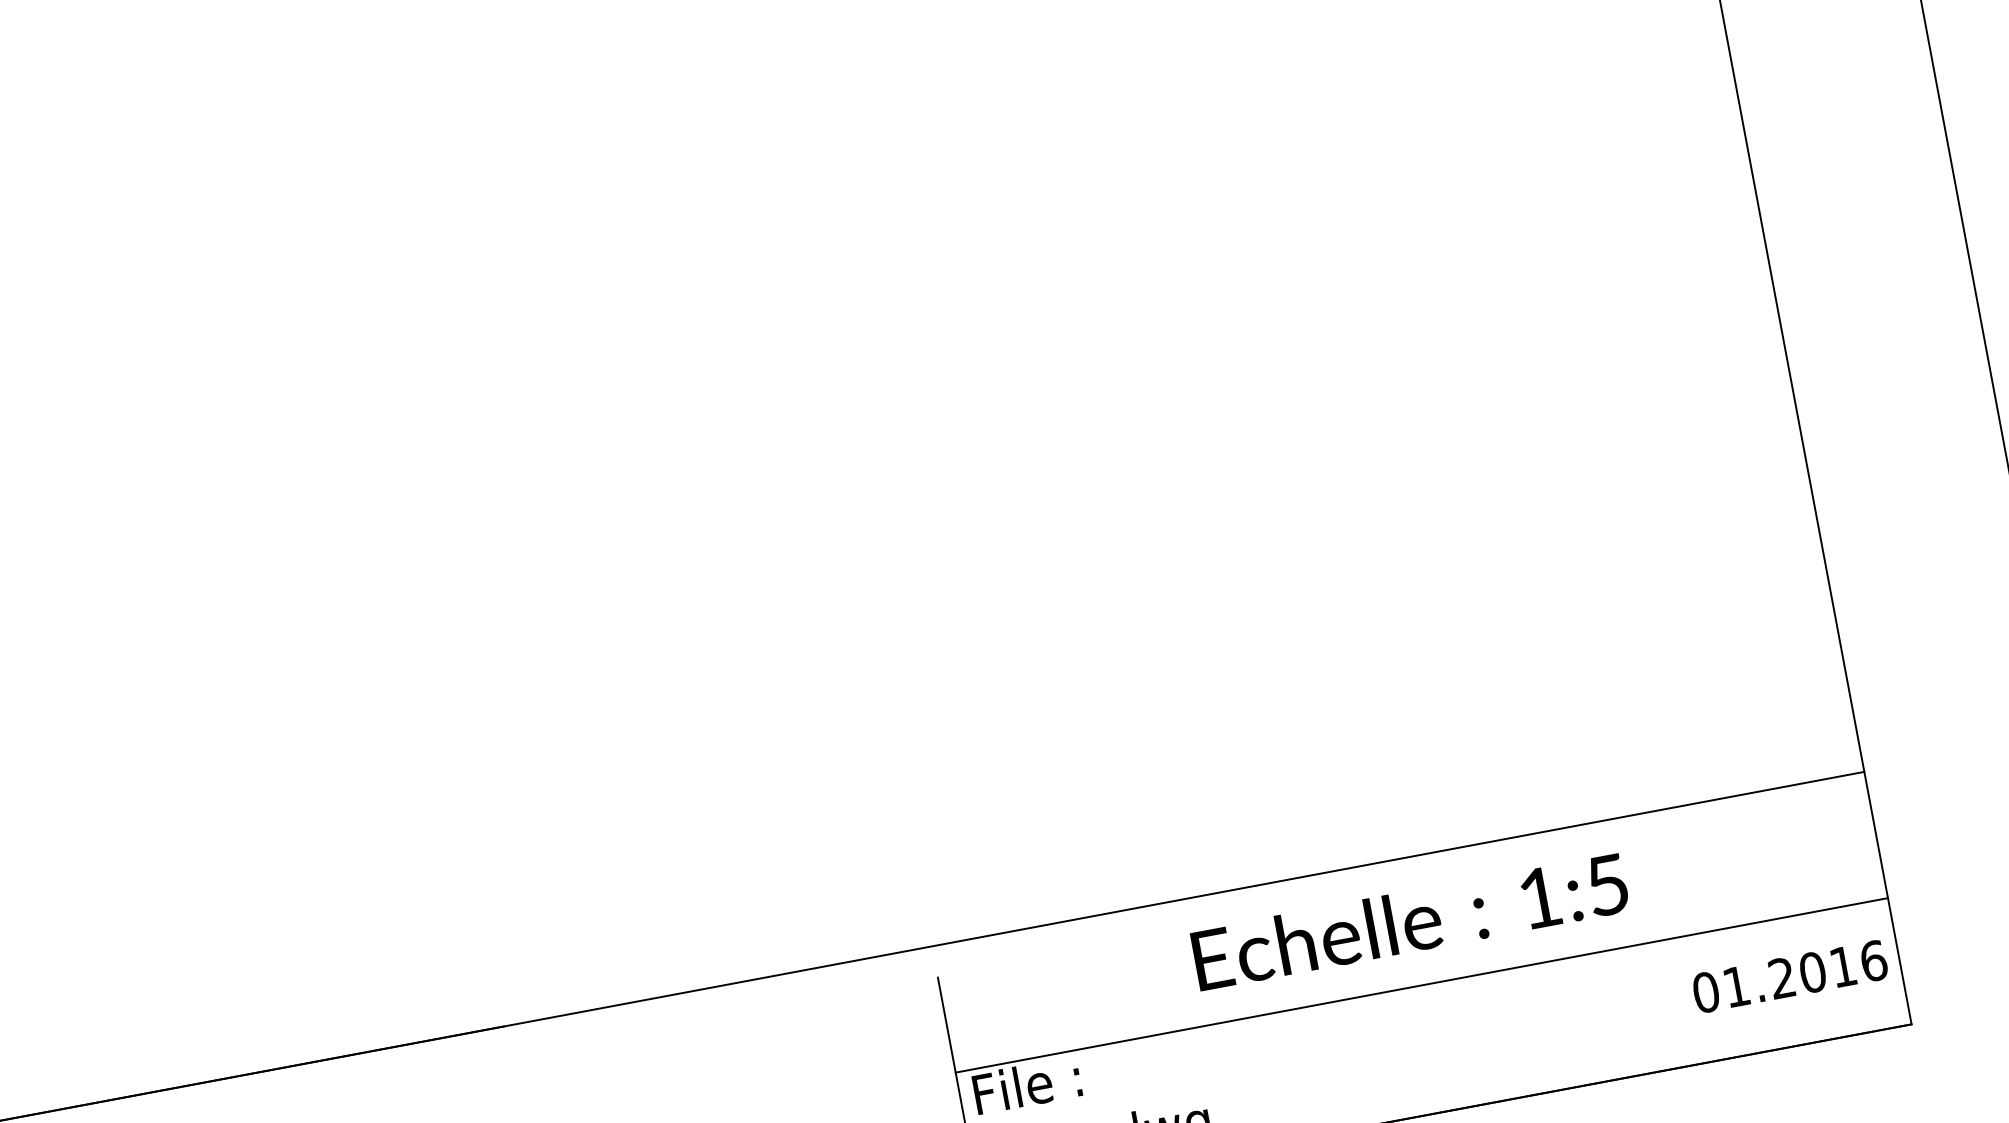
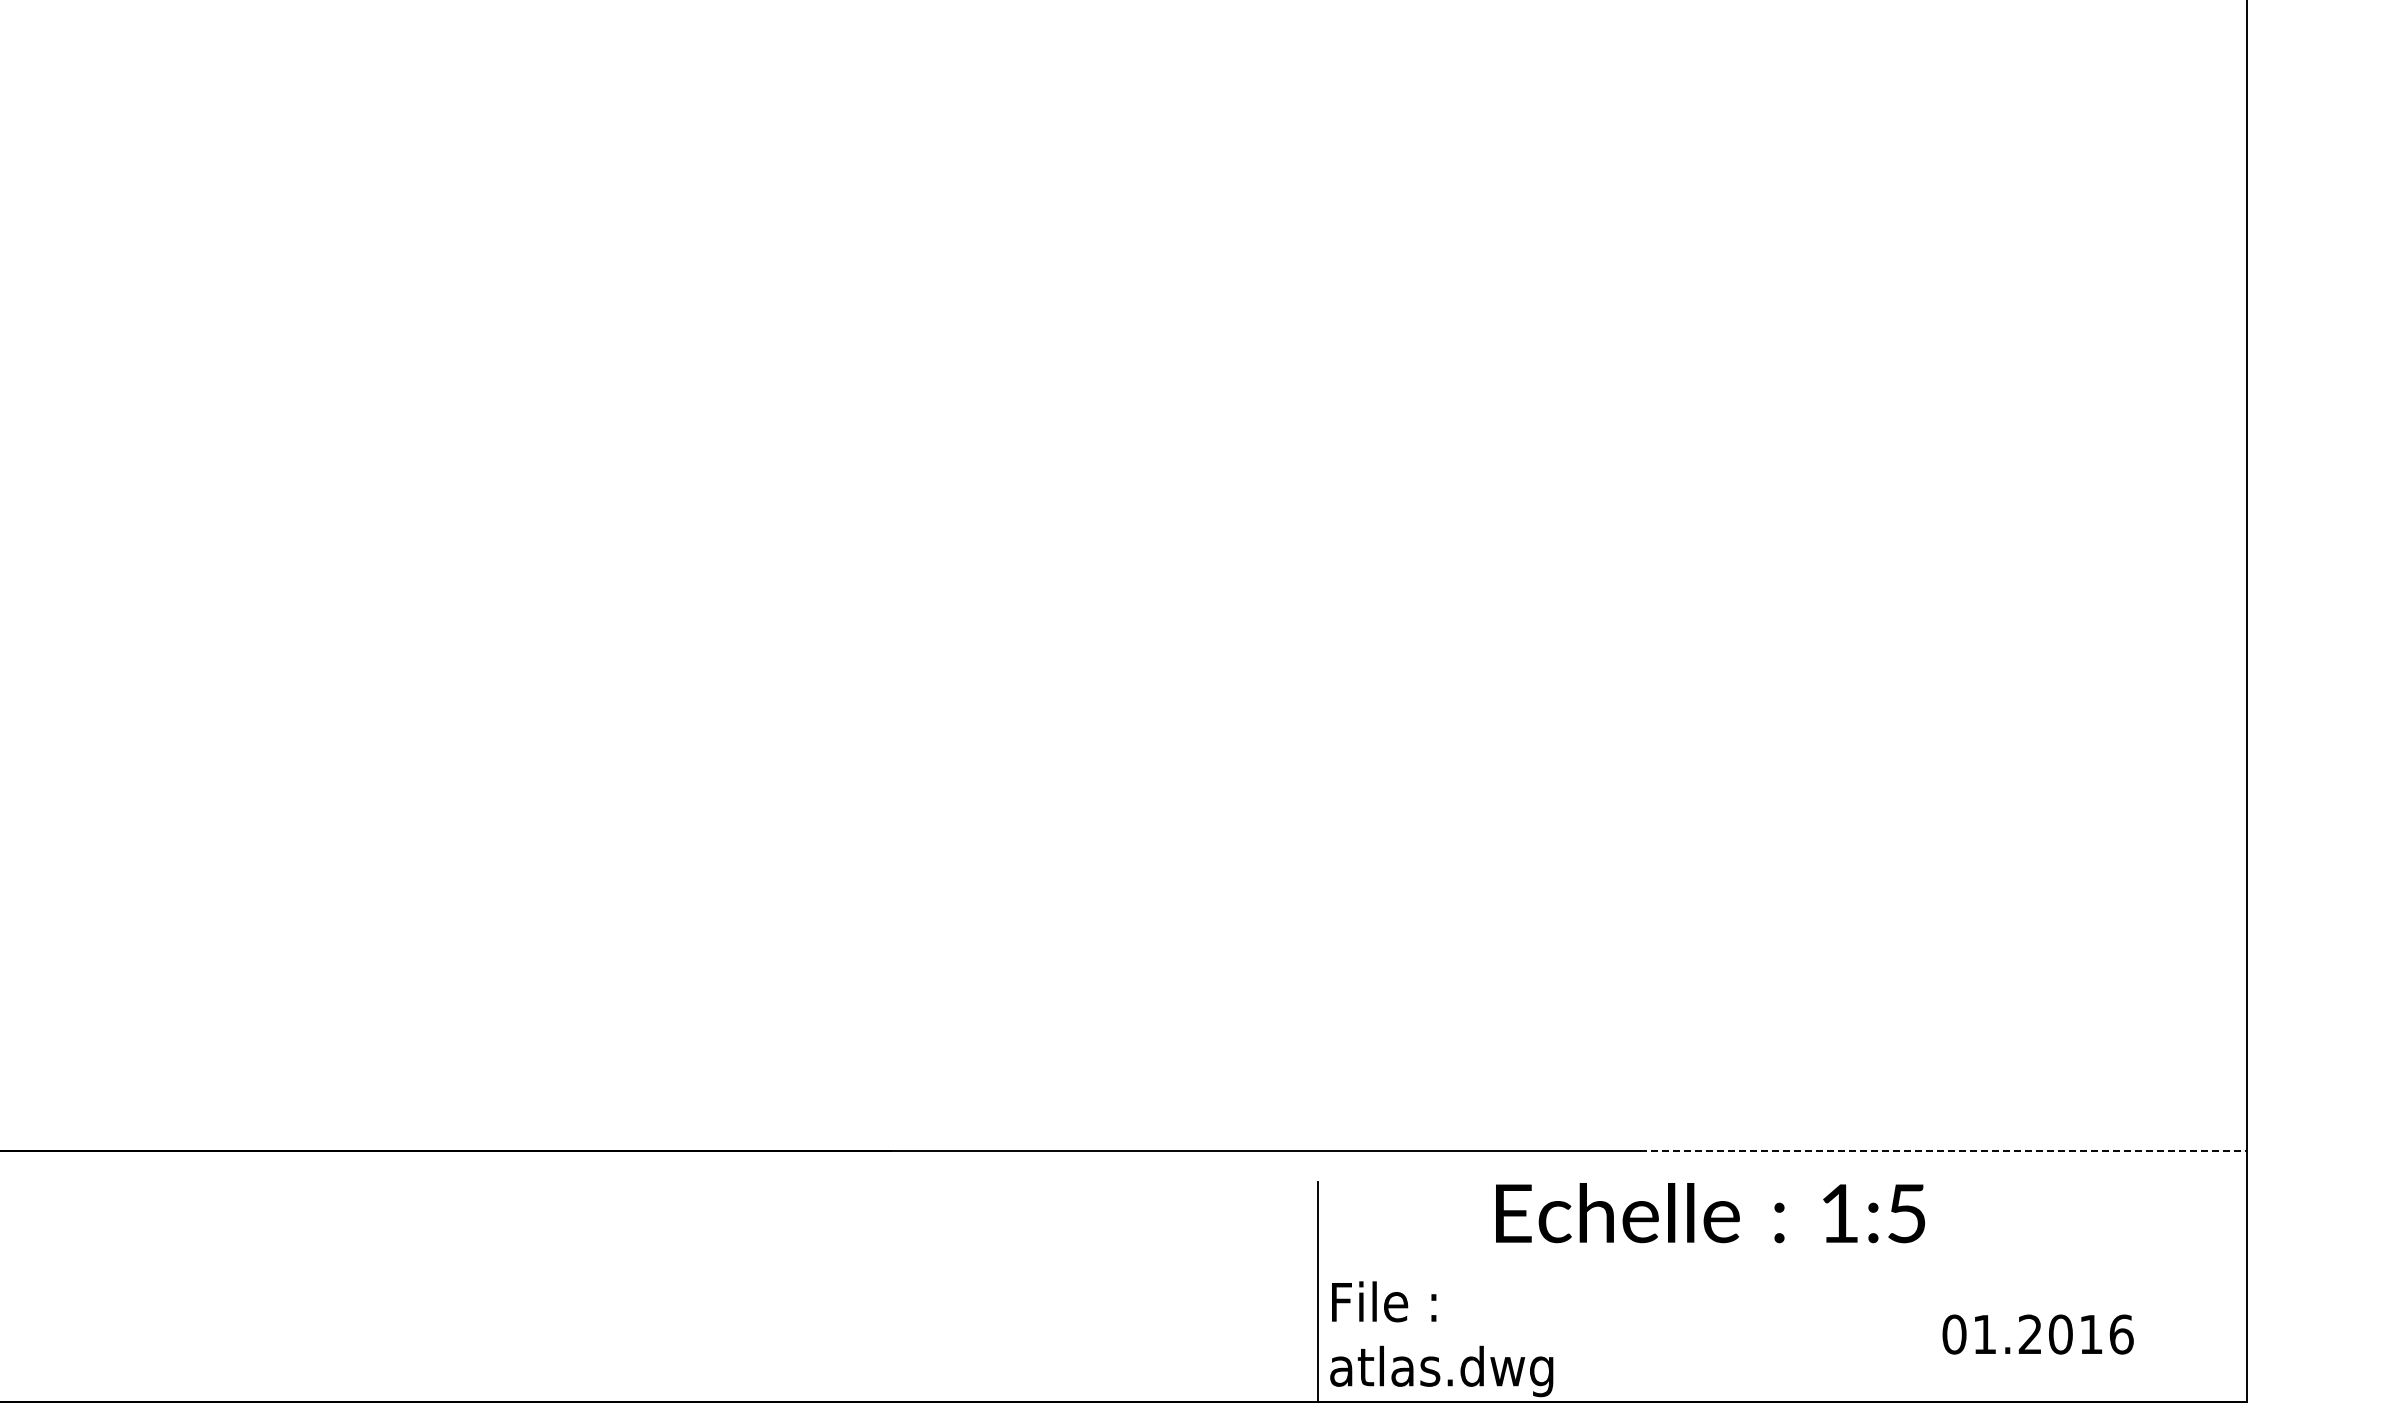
line: (1560, 828) -> (1943, 1150), solid -> dashed
text: (1410, 922) -> (1710, 1213), moved
text: (1789, 976) -> (2037, 1334), moved
line: (1421, 985) -> (1781, 1276), removed

